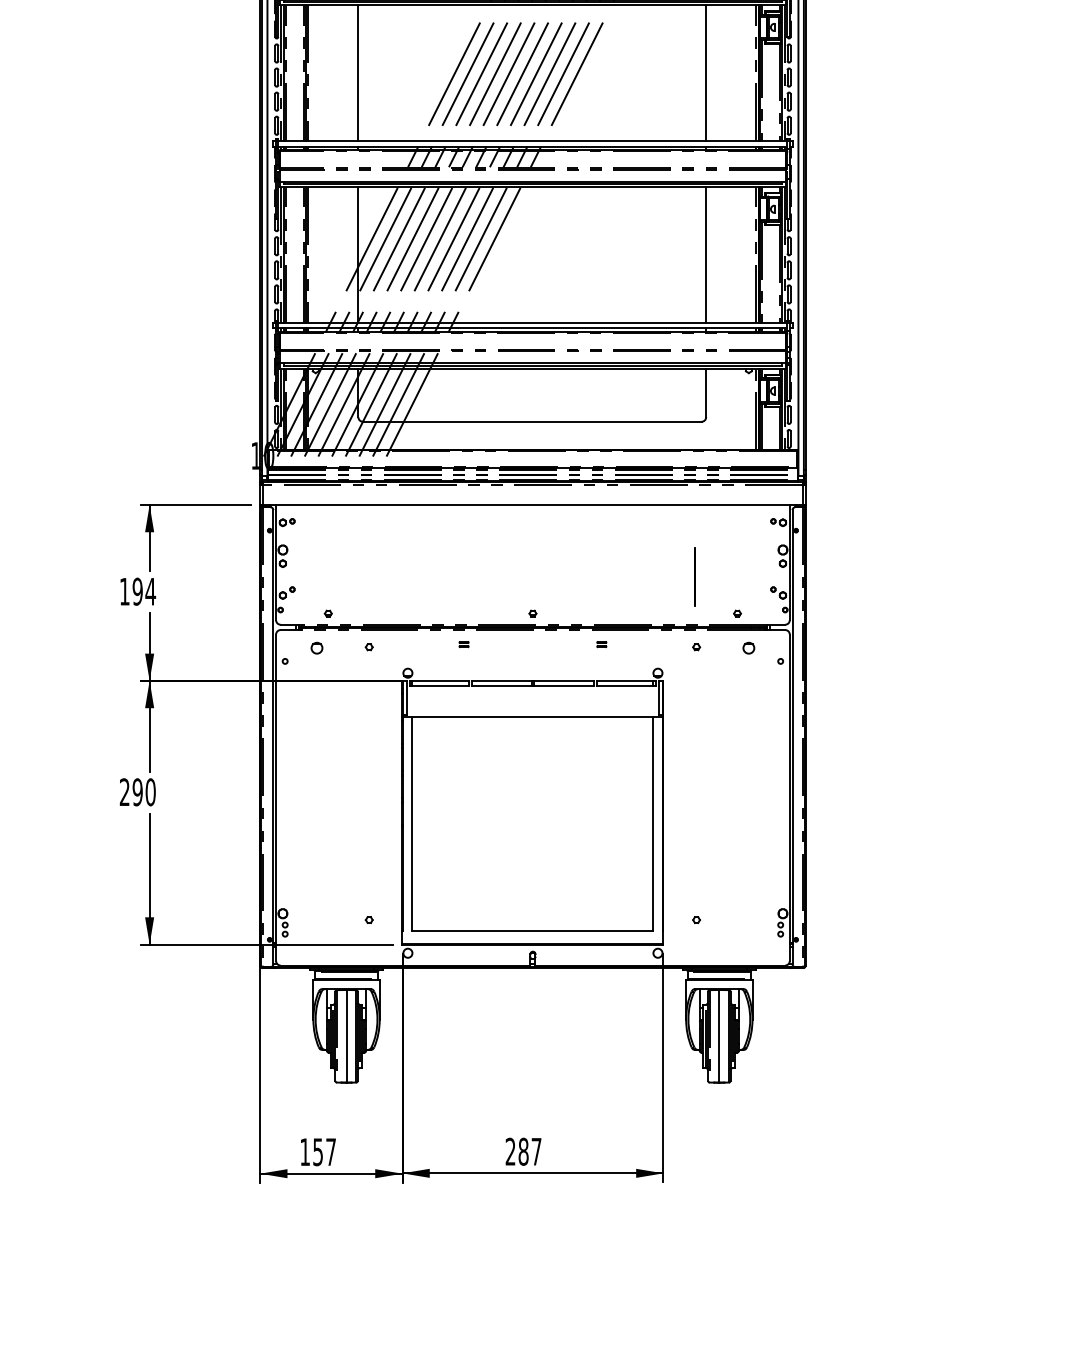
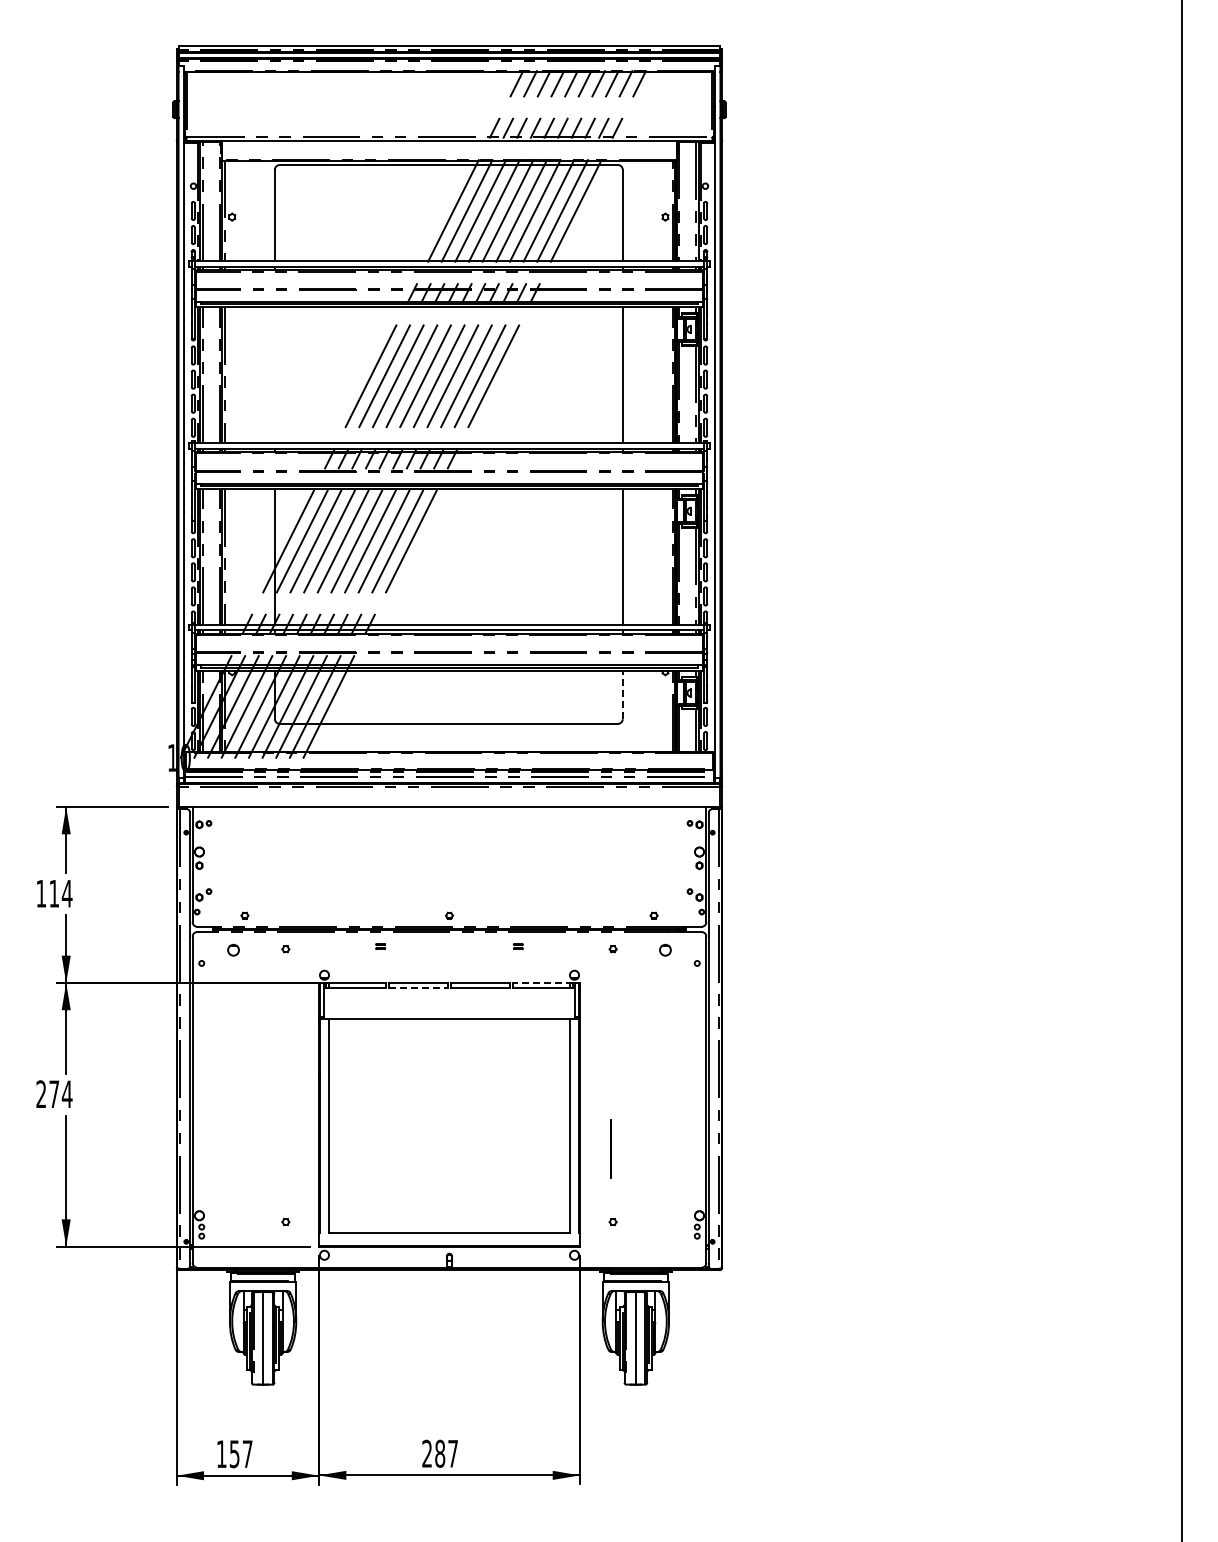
line: (357, 73) -> (274, 375), removed
line: (705, 392) -> (622, 694), solid -> dashed
line: (693, 576) -> (610, 1148), moved
text: (137, 591) -> (54, 893), 194 -> 114
line: (625, 680) -> (542, 982), solid -> dashed
line: (501, 685) -> (418, 987), solid -> dashed
text: (143, 792) -> (60, 1094), 290 -> 274

